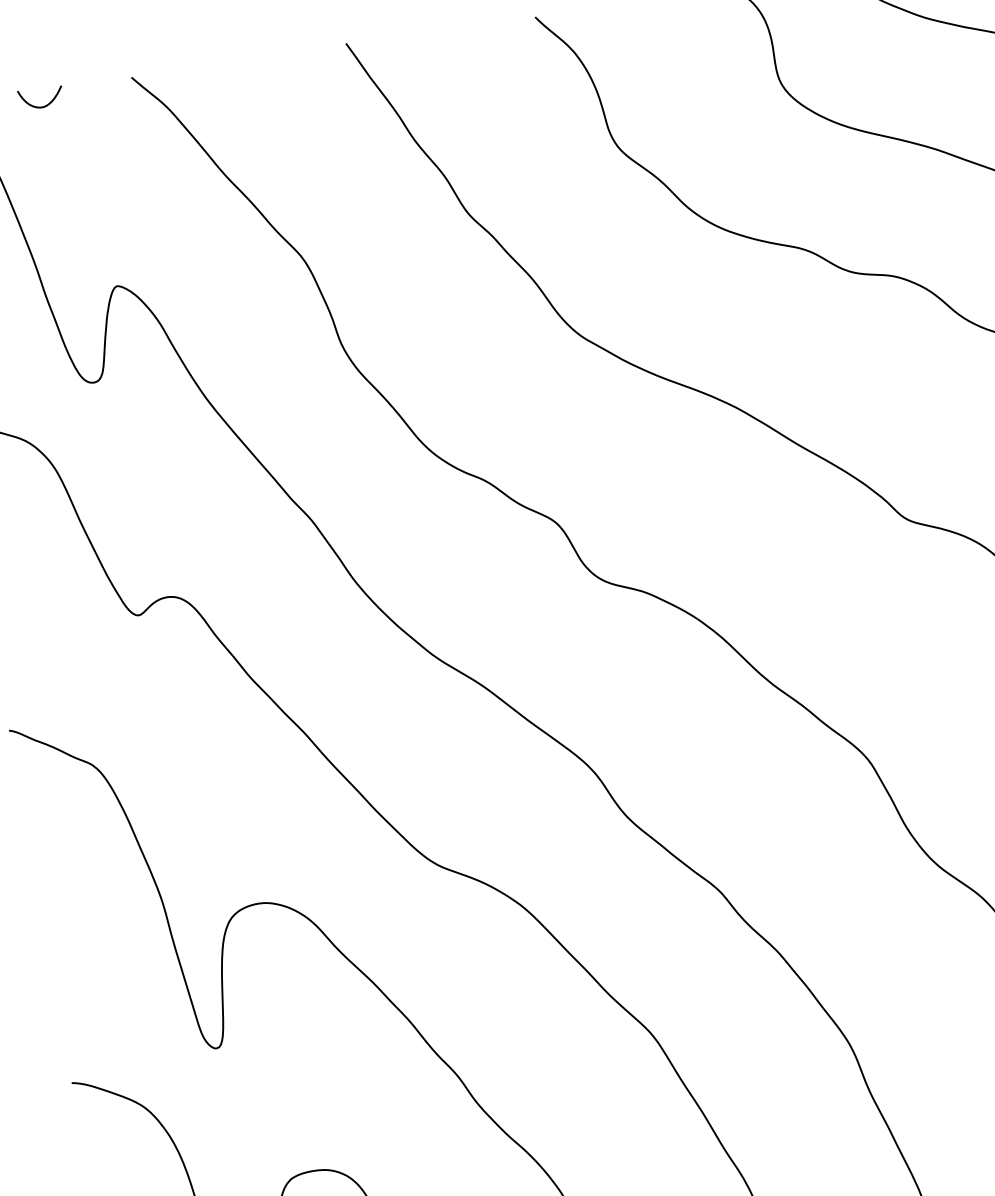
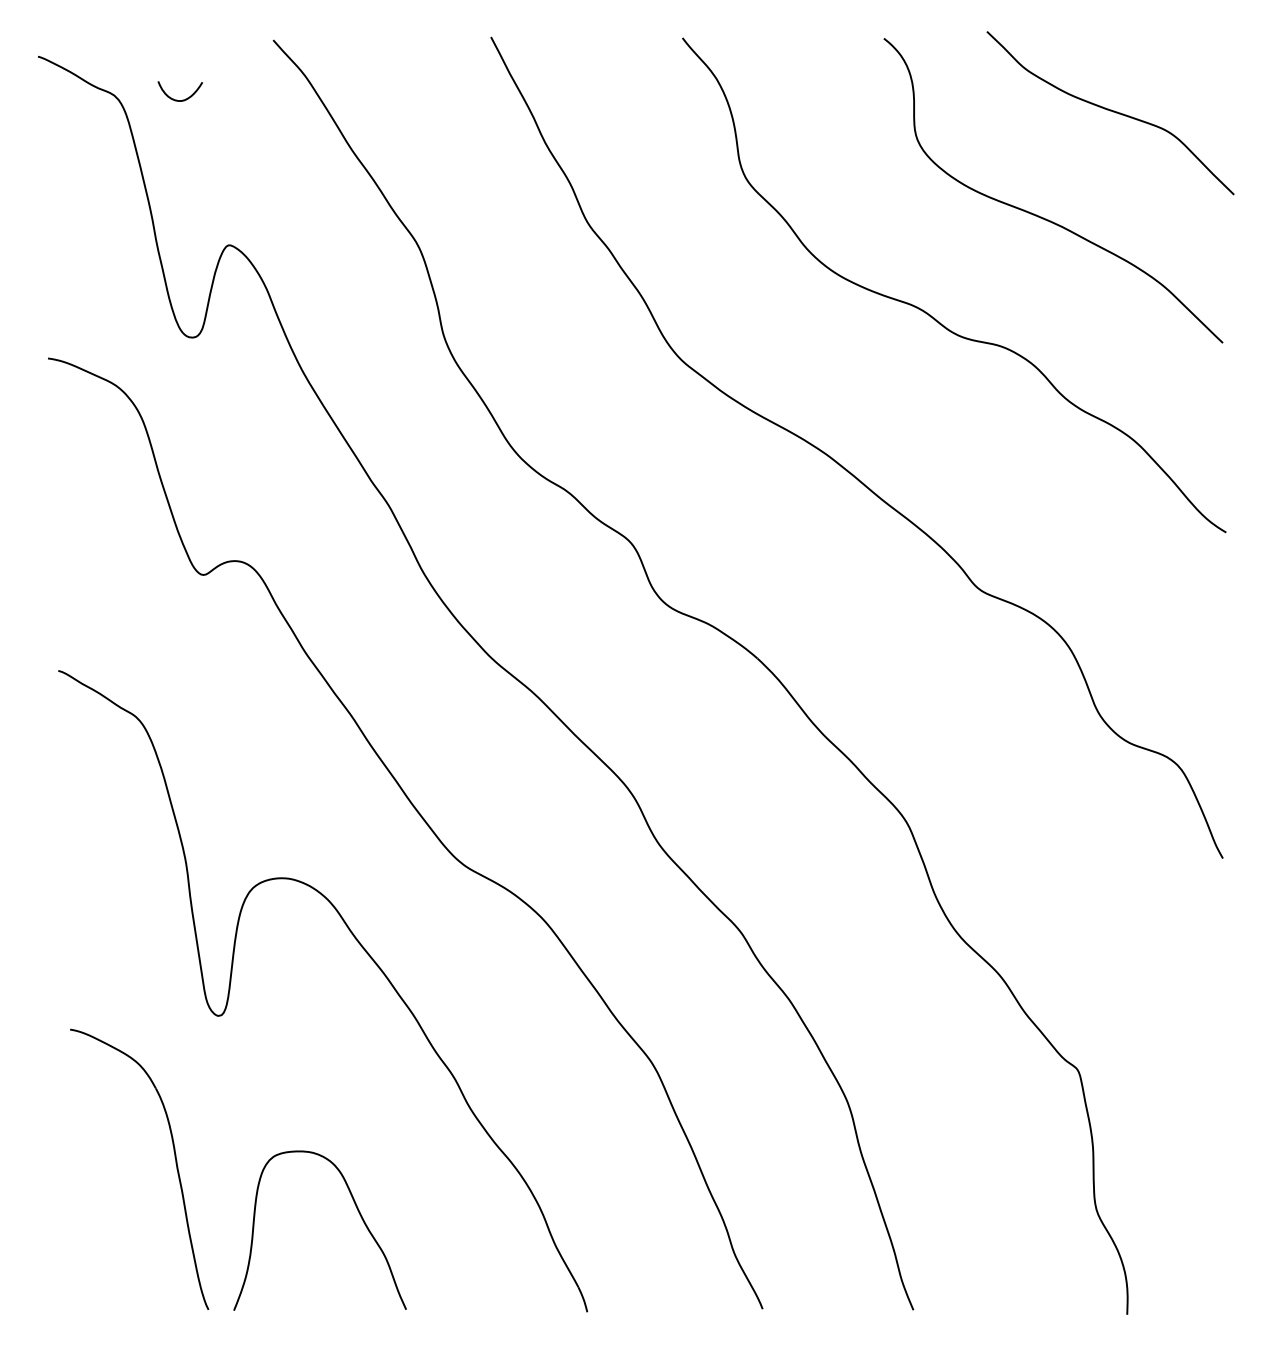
curve: (39, 106) -> (177, 99), moved

